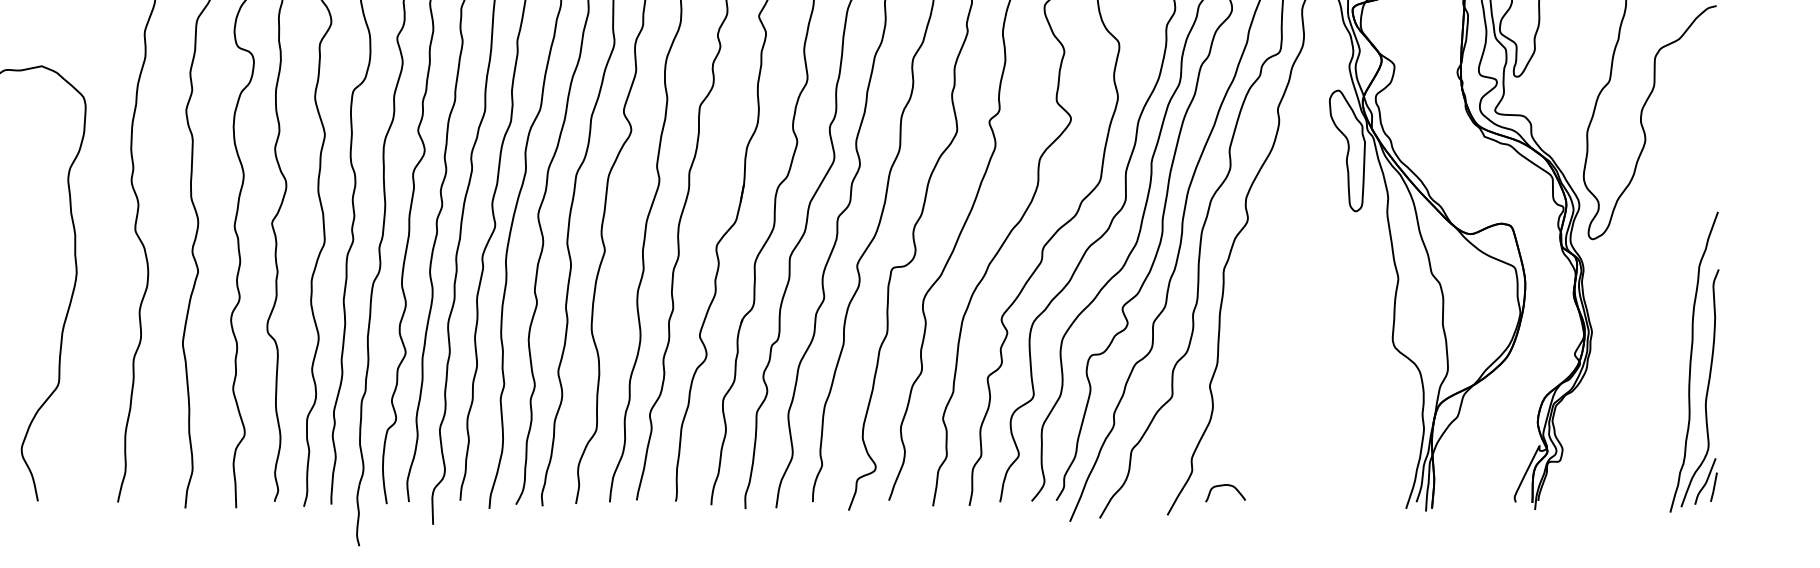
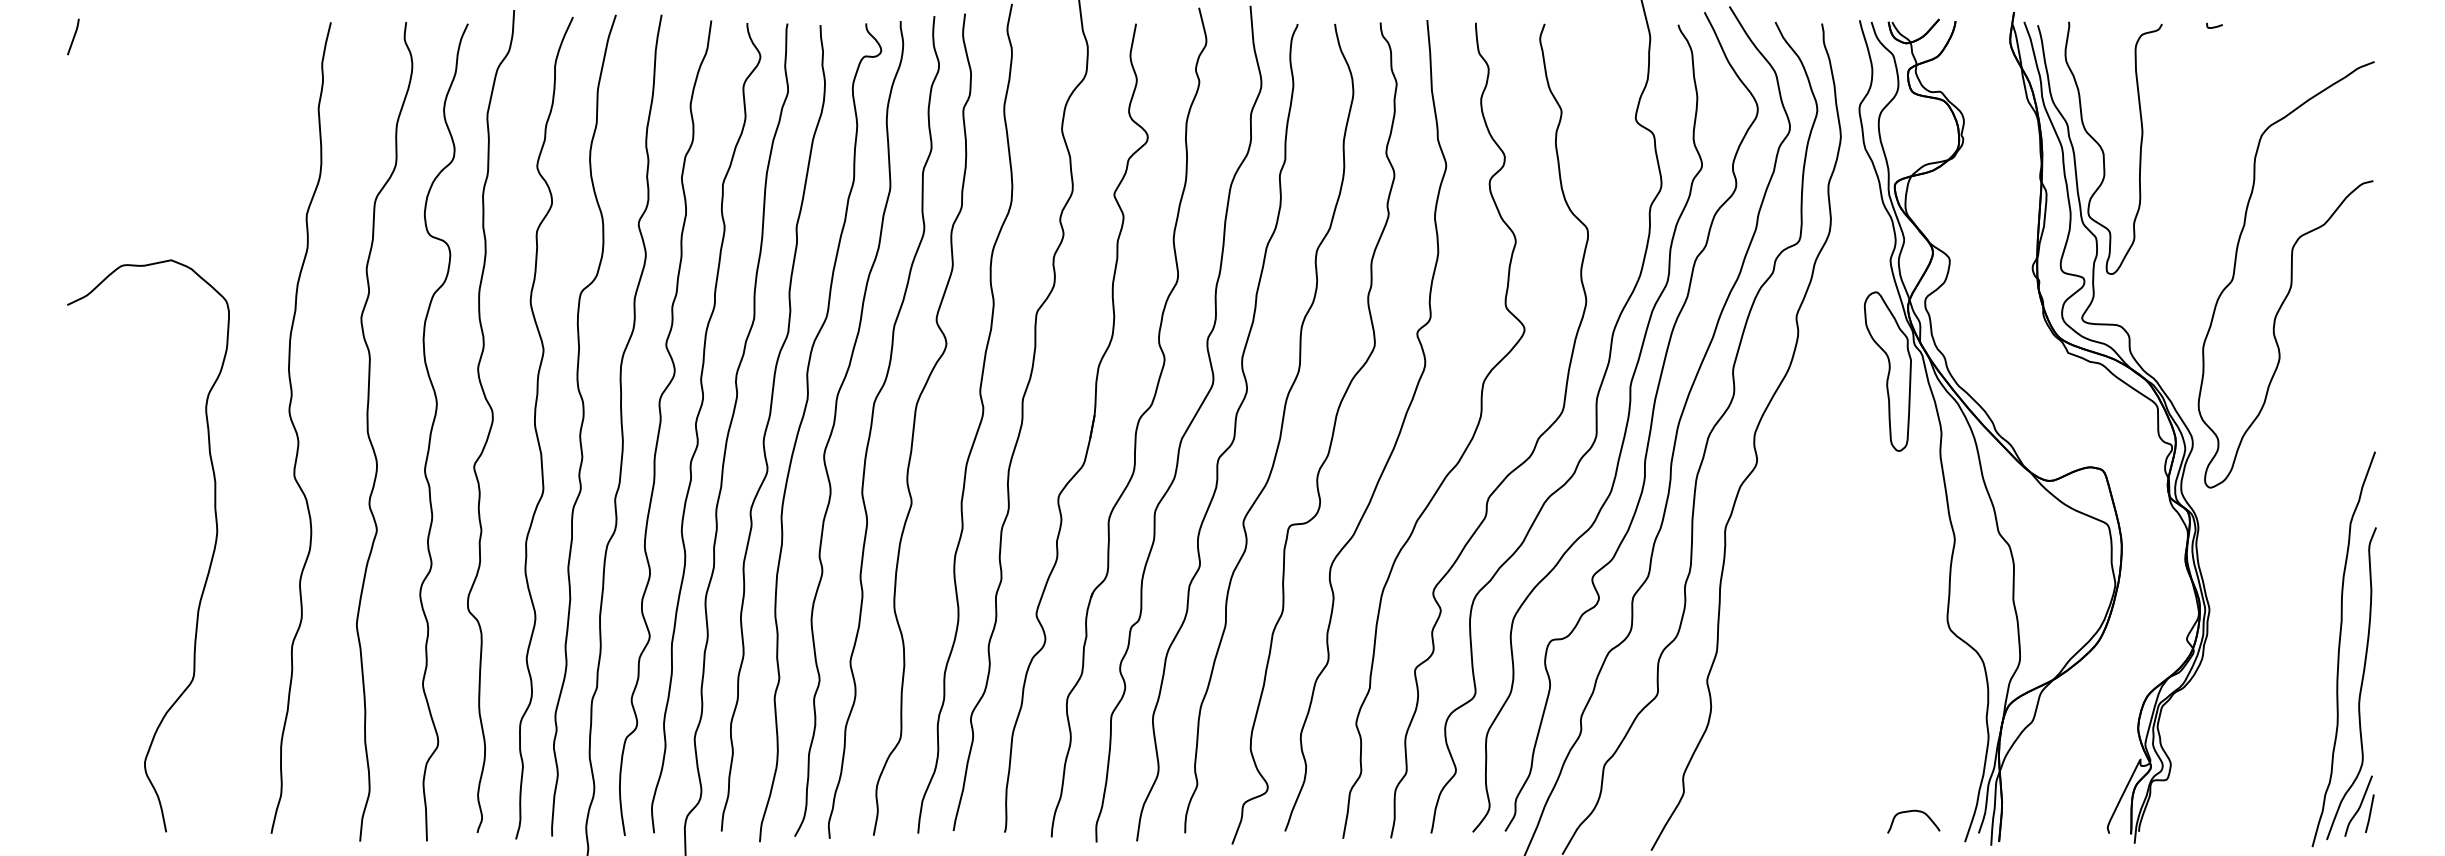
curve: (1223, 486) -> (1910, 812), moved

